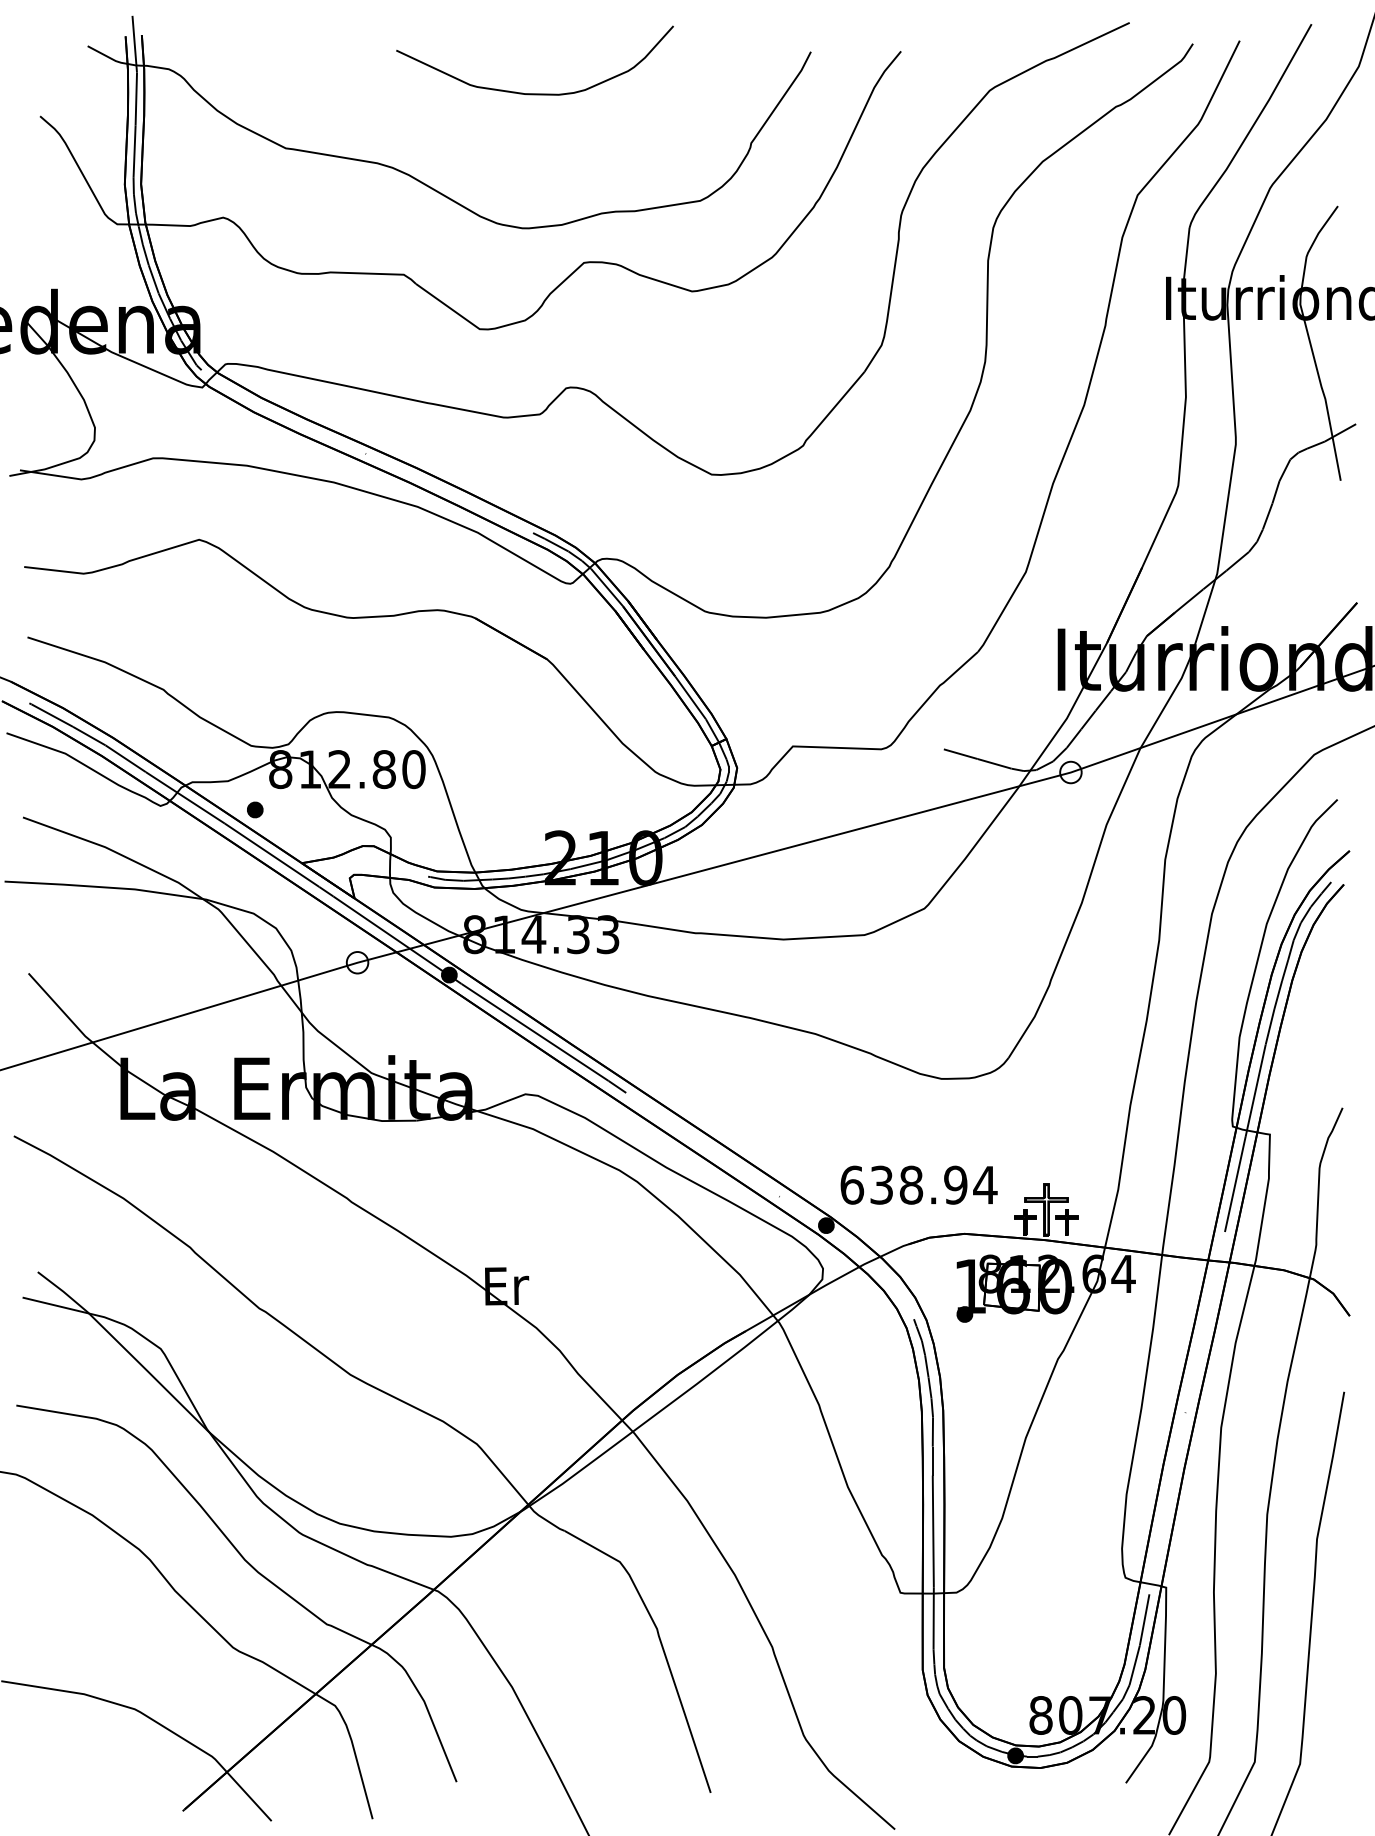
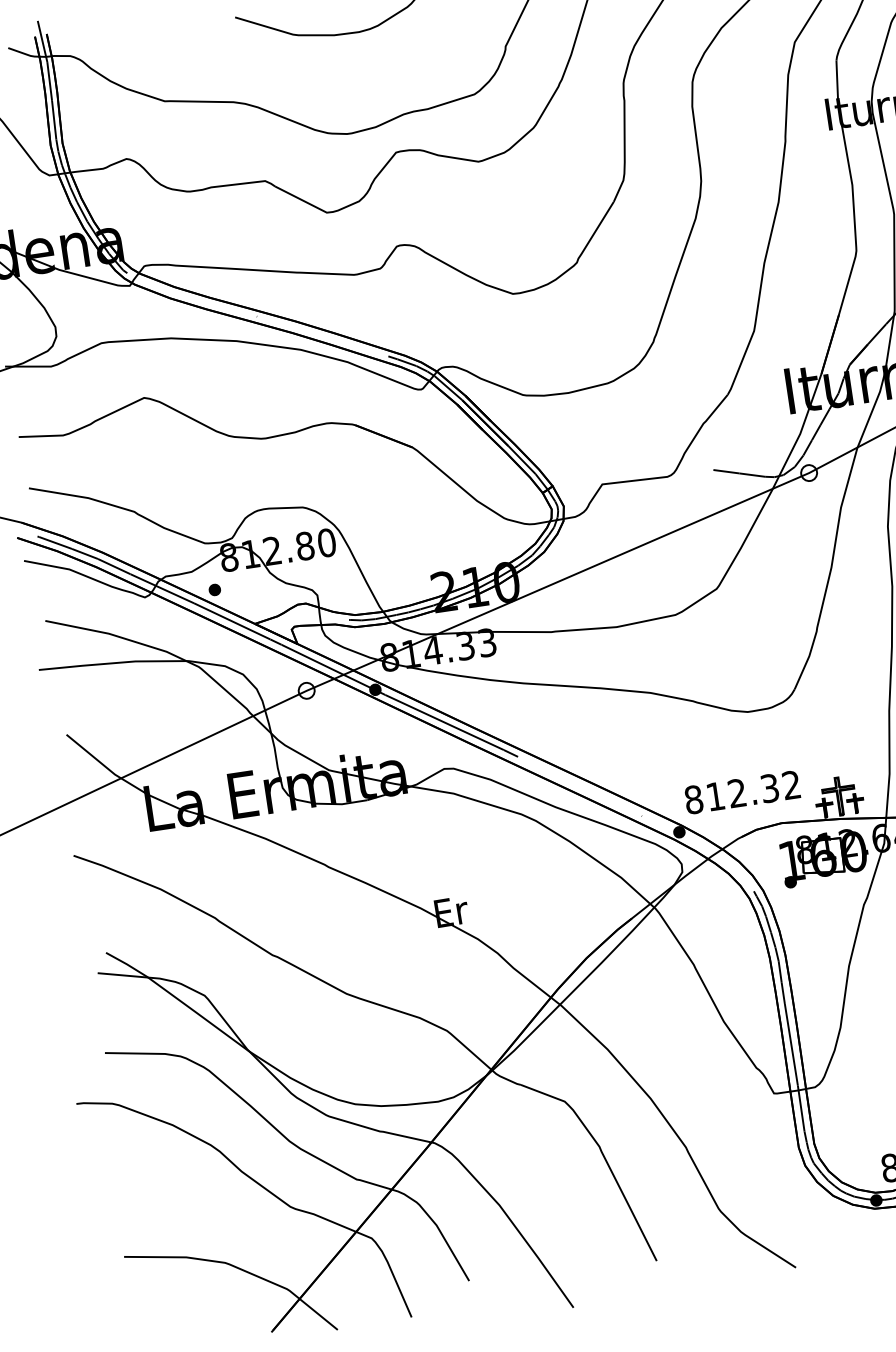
text: (918, 1184) -> (742, 792), 638.94 -> 812.32

